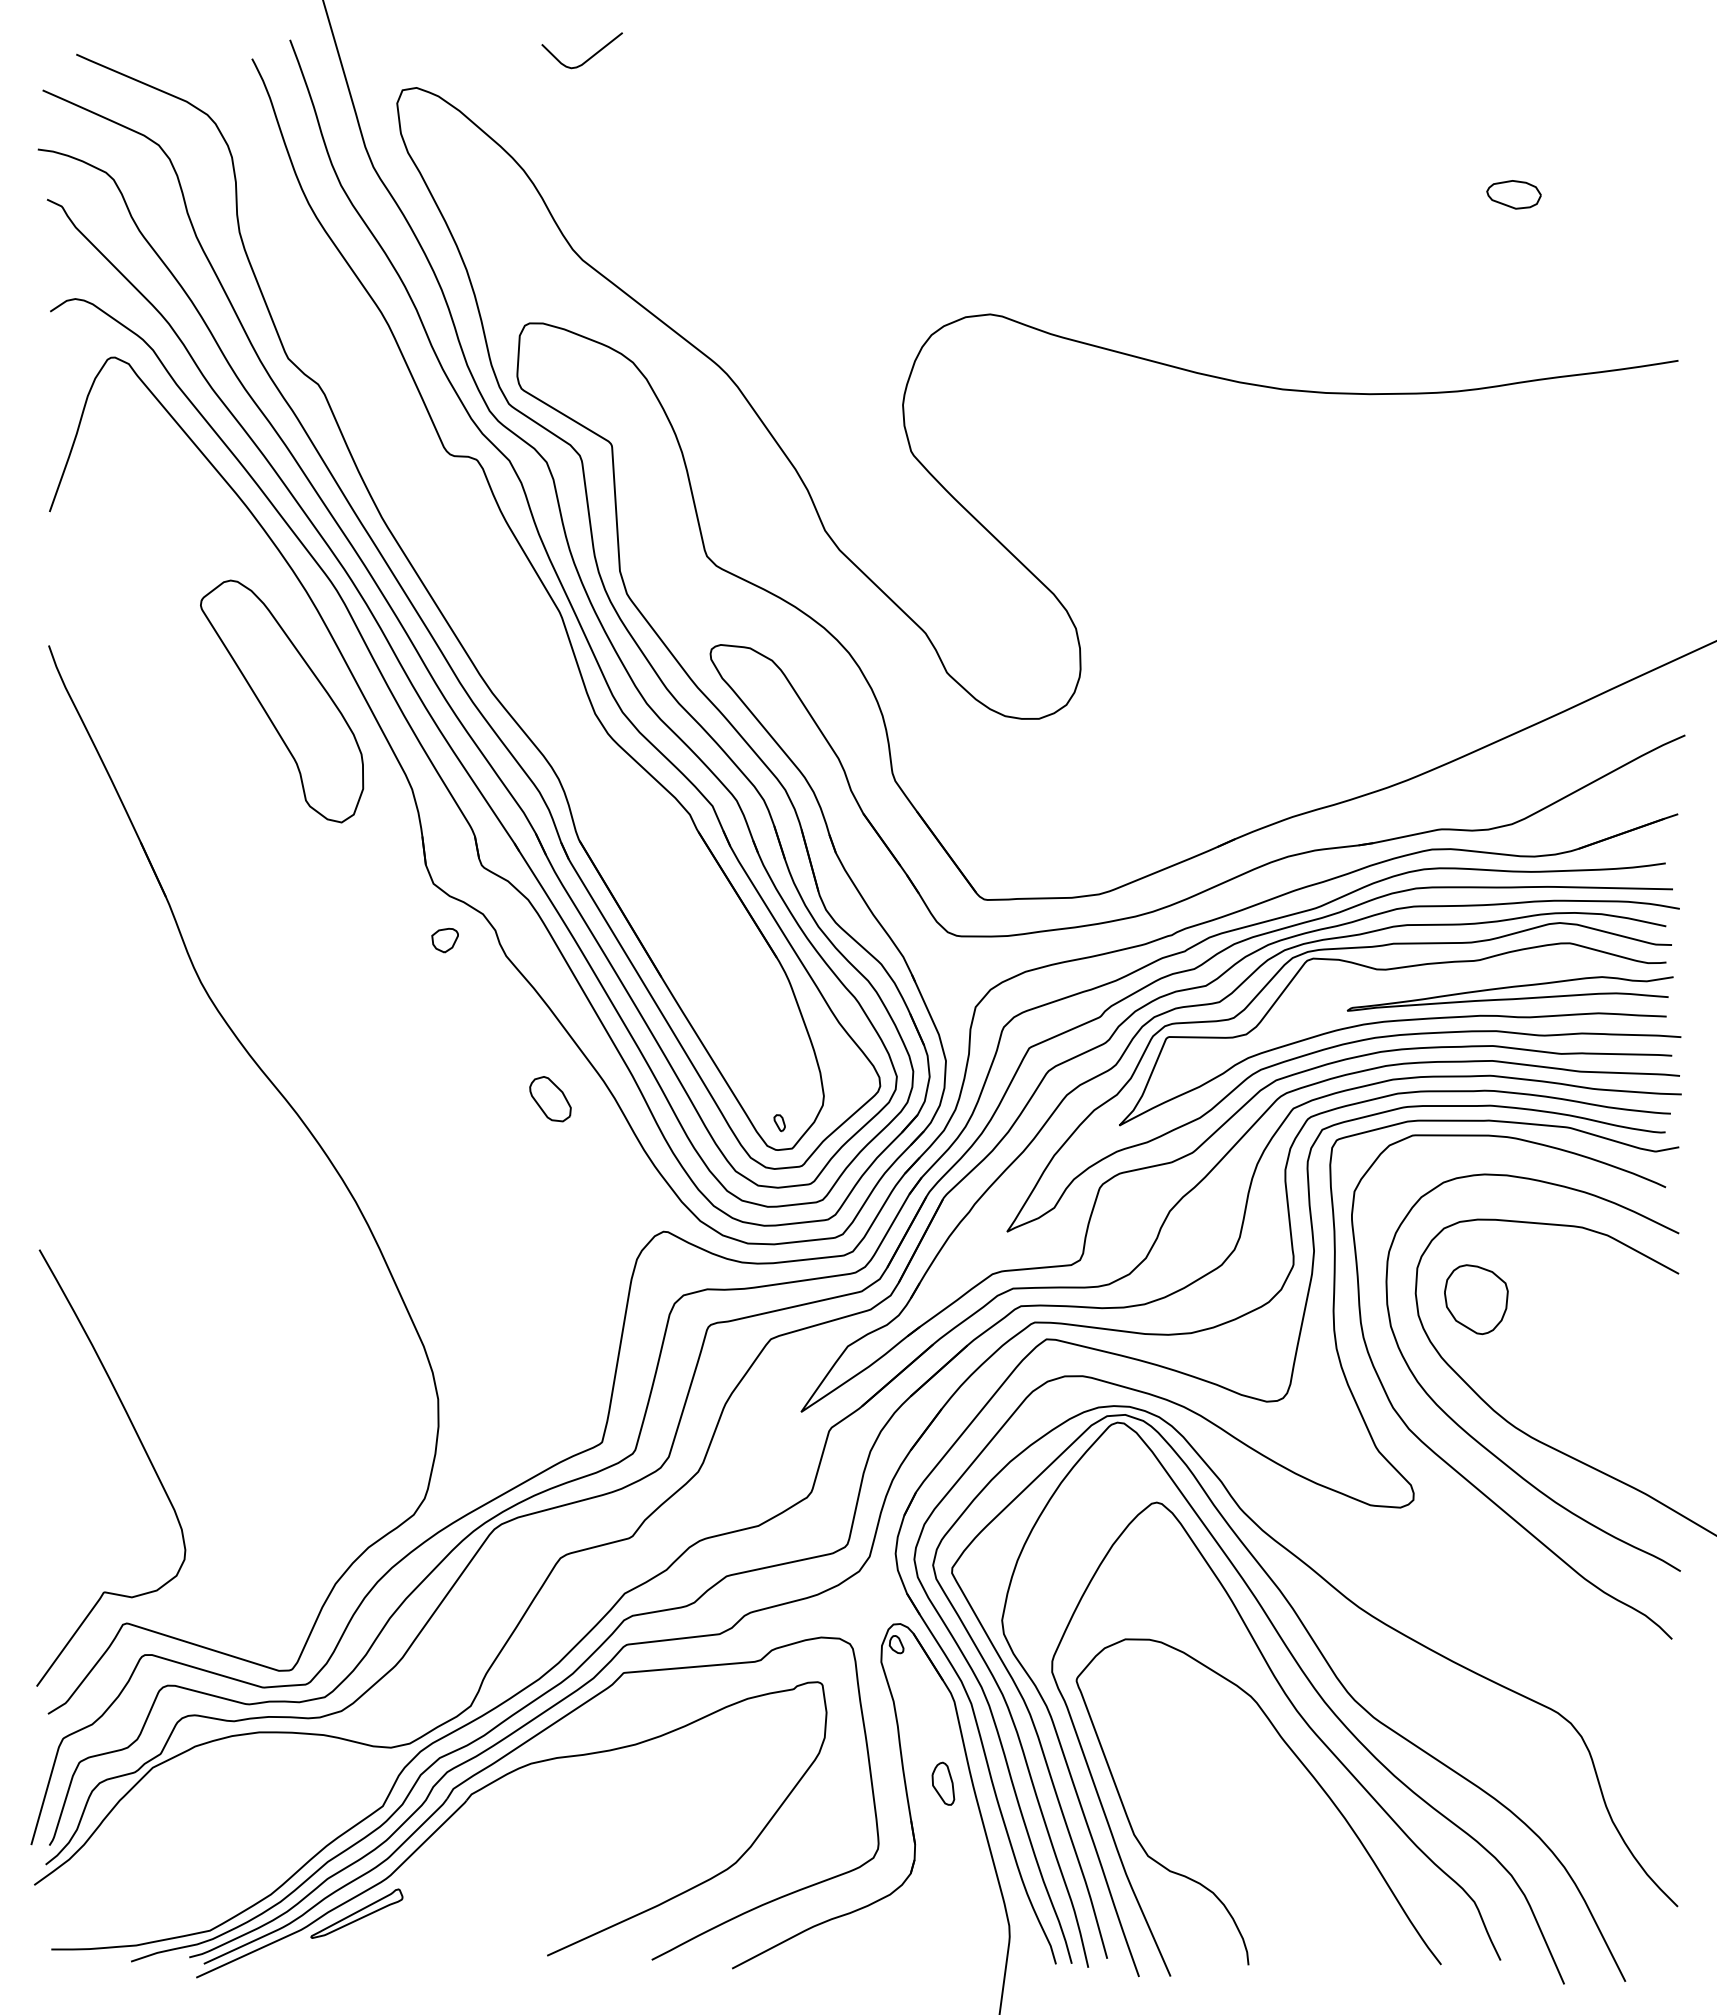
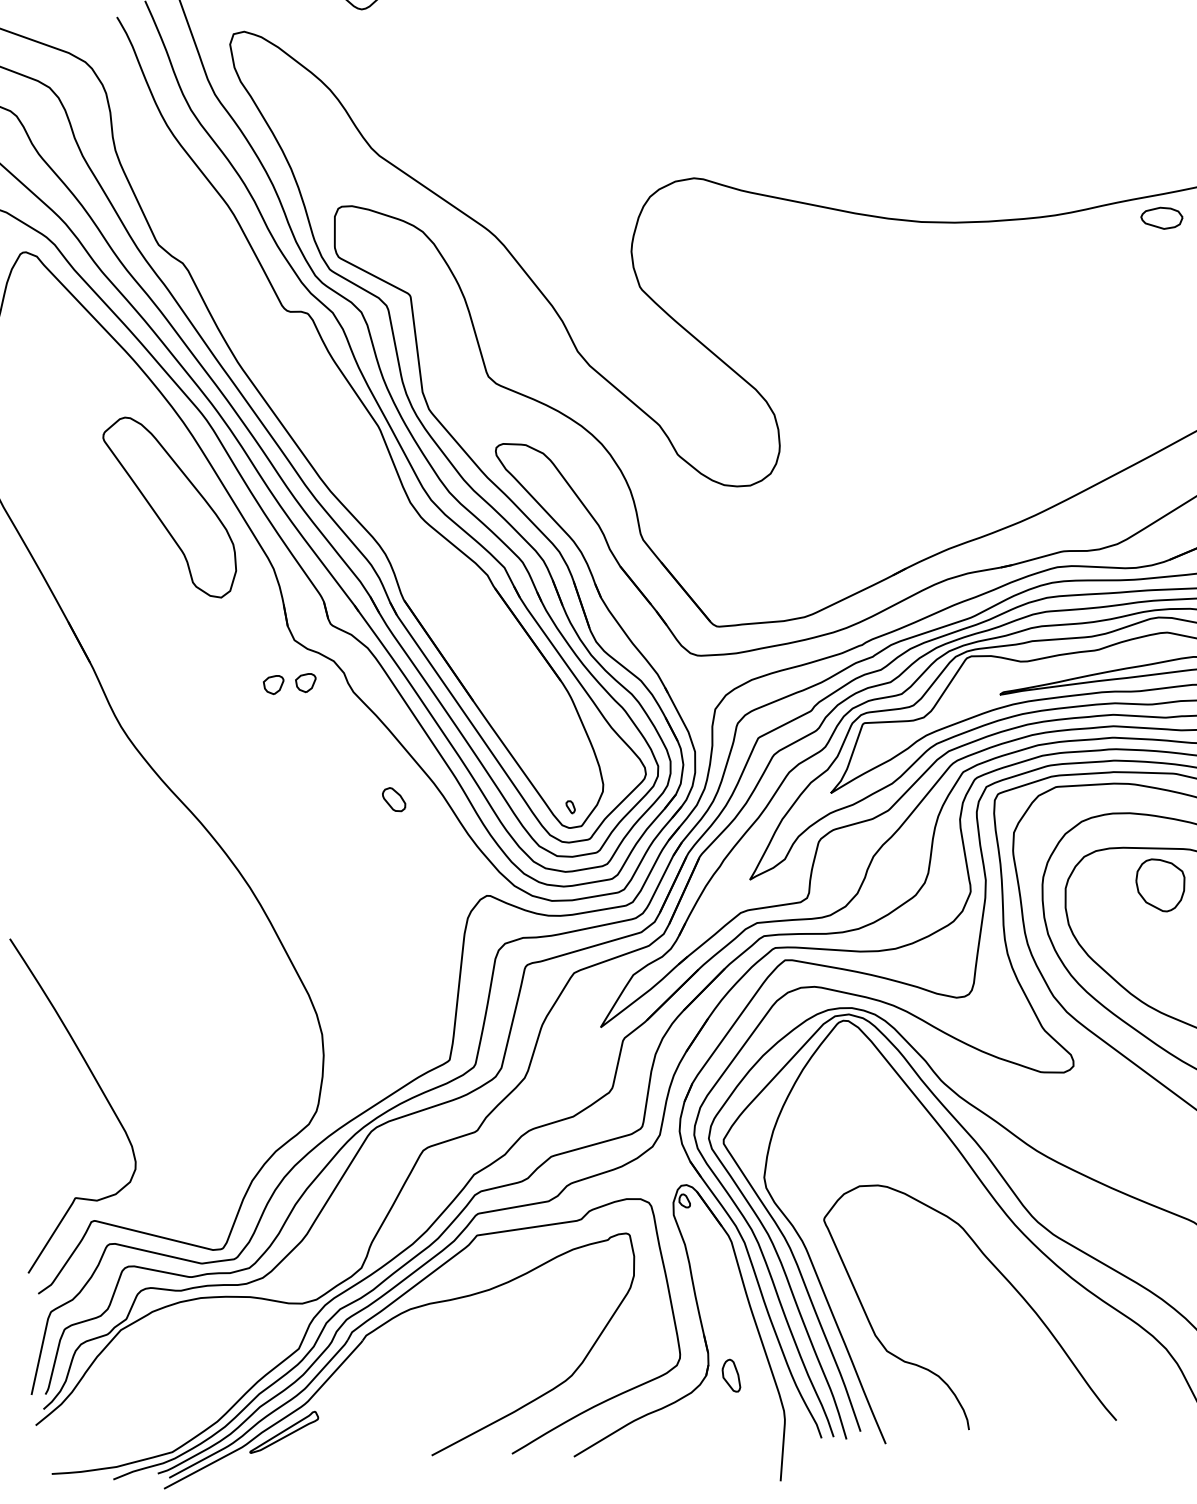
part: (1513, 194) -> (1161, 218), moved
part: (402, 940) -> (273, 685), added
part: (550, 1099) -> (394, 799), size x0.7
part: (1476, 1299) -> (1160, 885), moved
curve: (1301, 1718) -> (998, 1238), removed
part: (943, 1783) -> (731, 1375), moved

